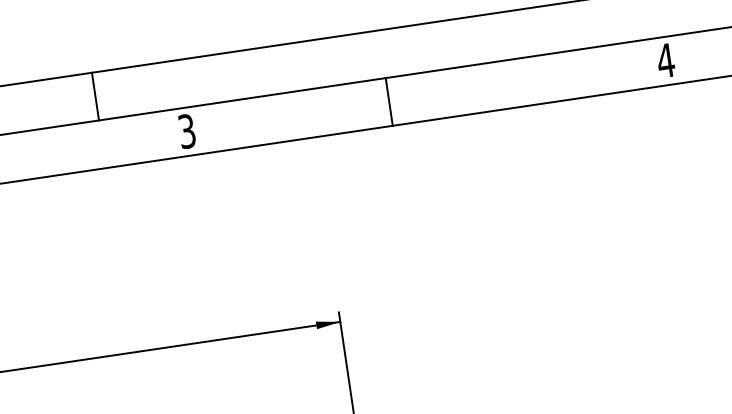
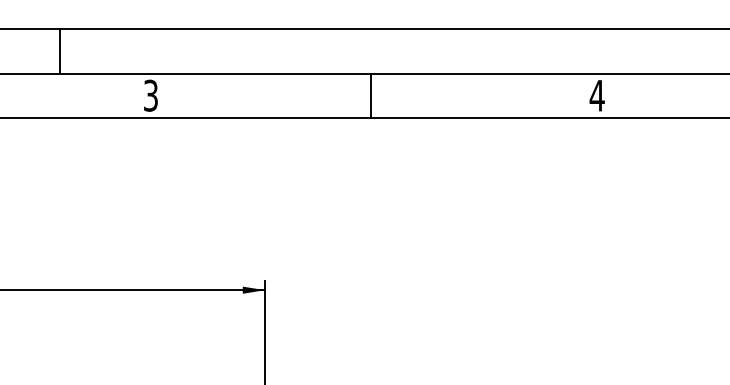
line: (95, 96) -> (60, 51), moved
line: (389, 101) -> (371, 95), moved

